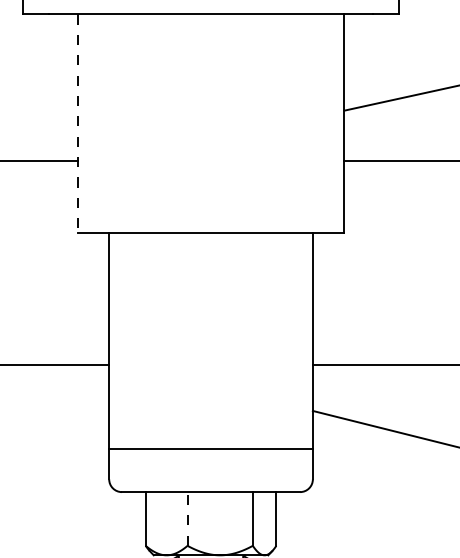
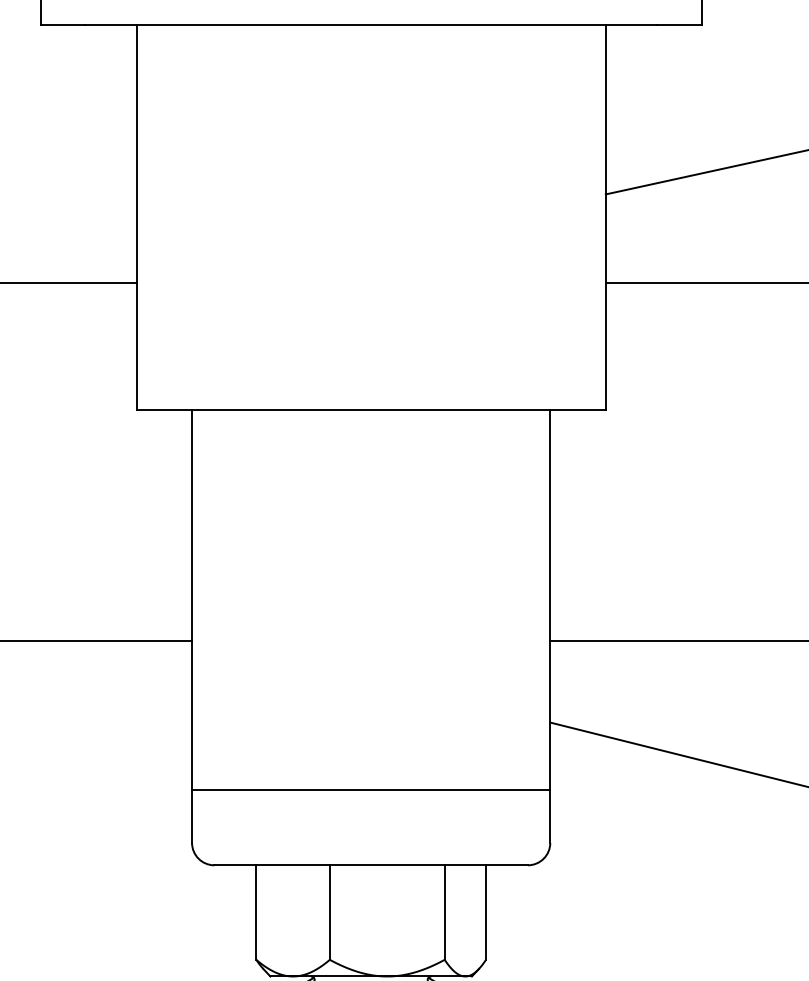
line: (77, 124) -> (136, 218), dashed -> solid
line: (187, 518) -> (329, 911), dashed -> solid

